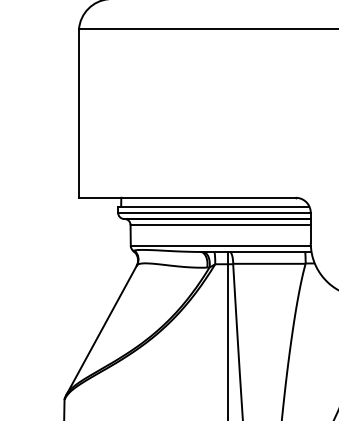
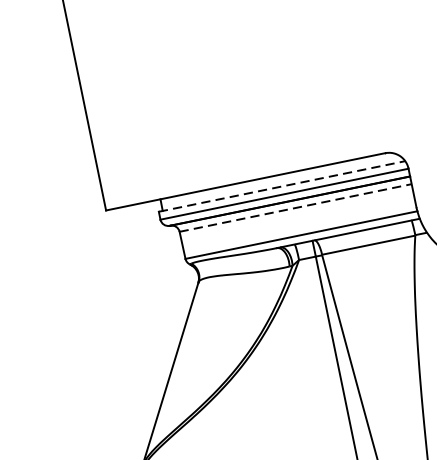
line: (213, 206) -> (281, 186), solid -> dashed
line: (221, 224) -> (296, 207), solid -> dashed

